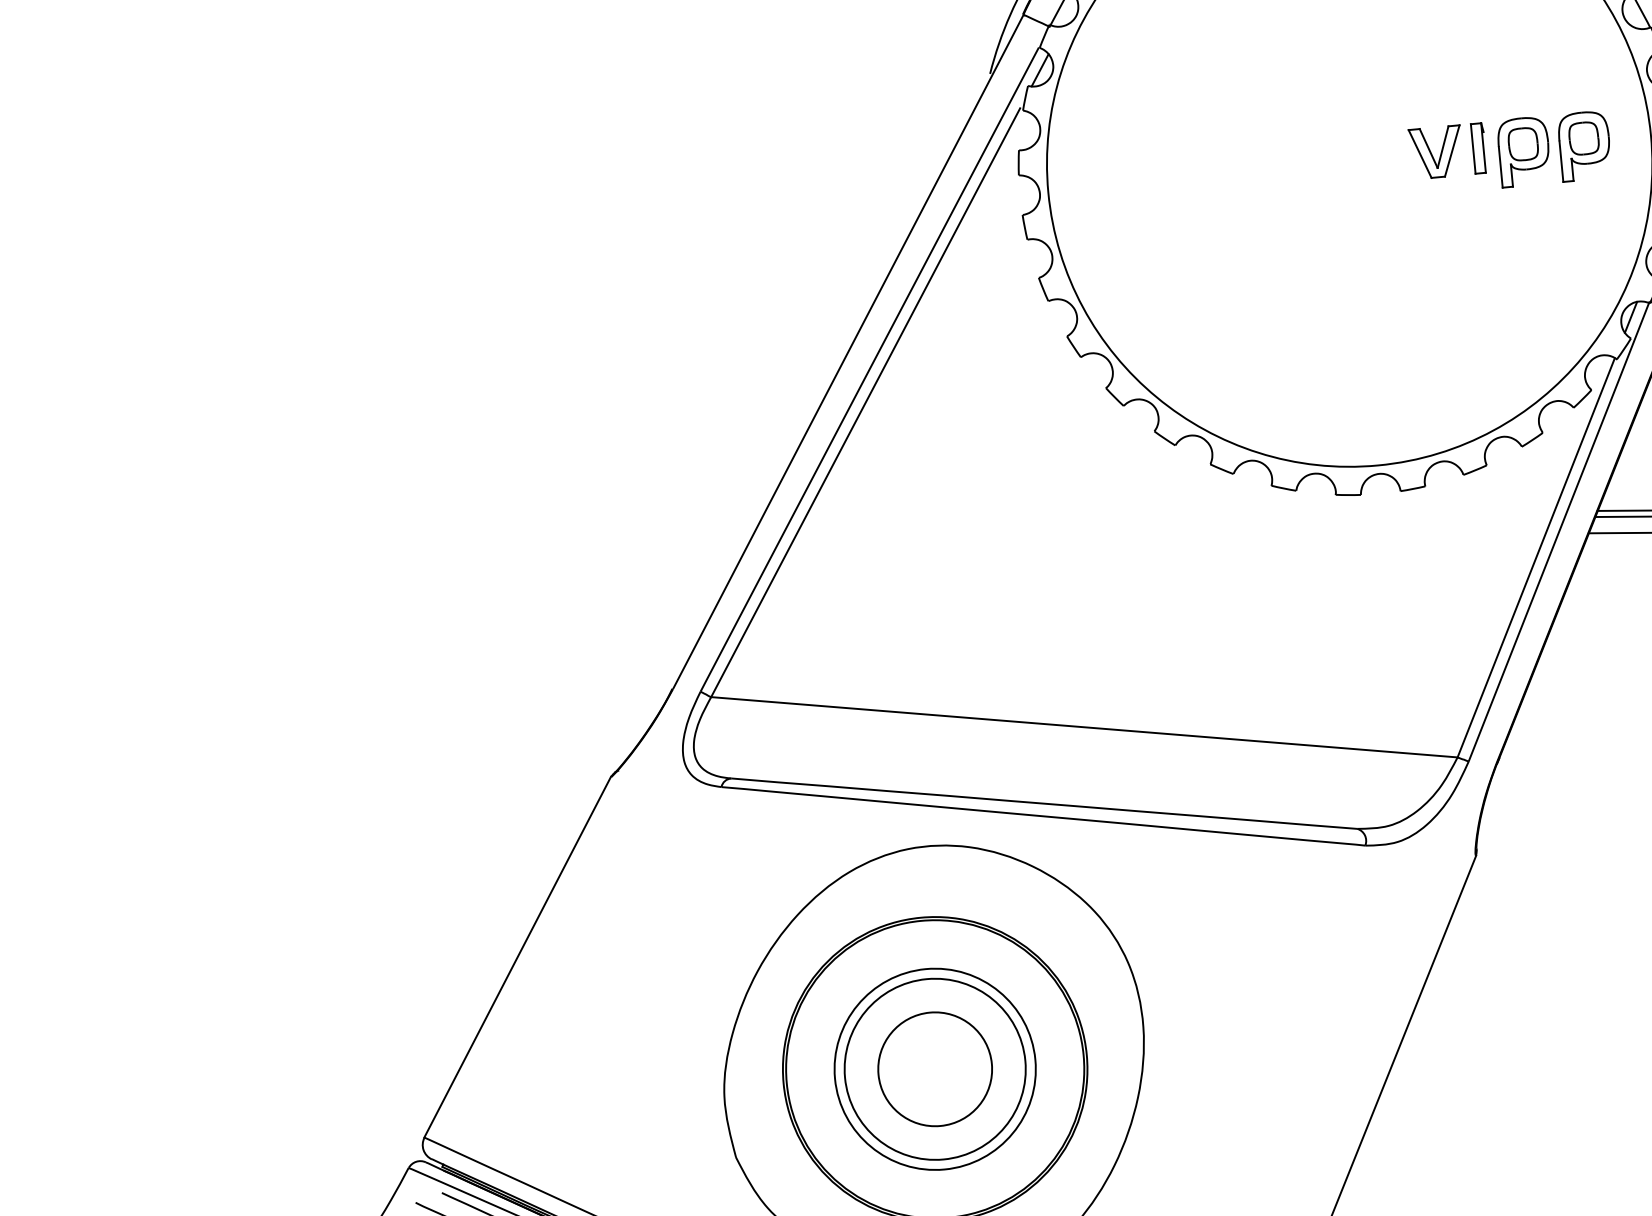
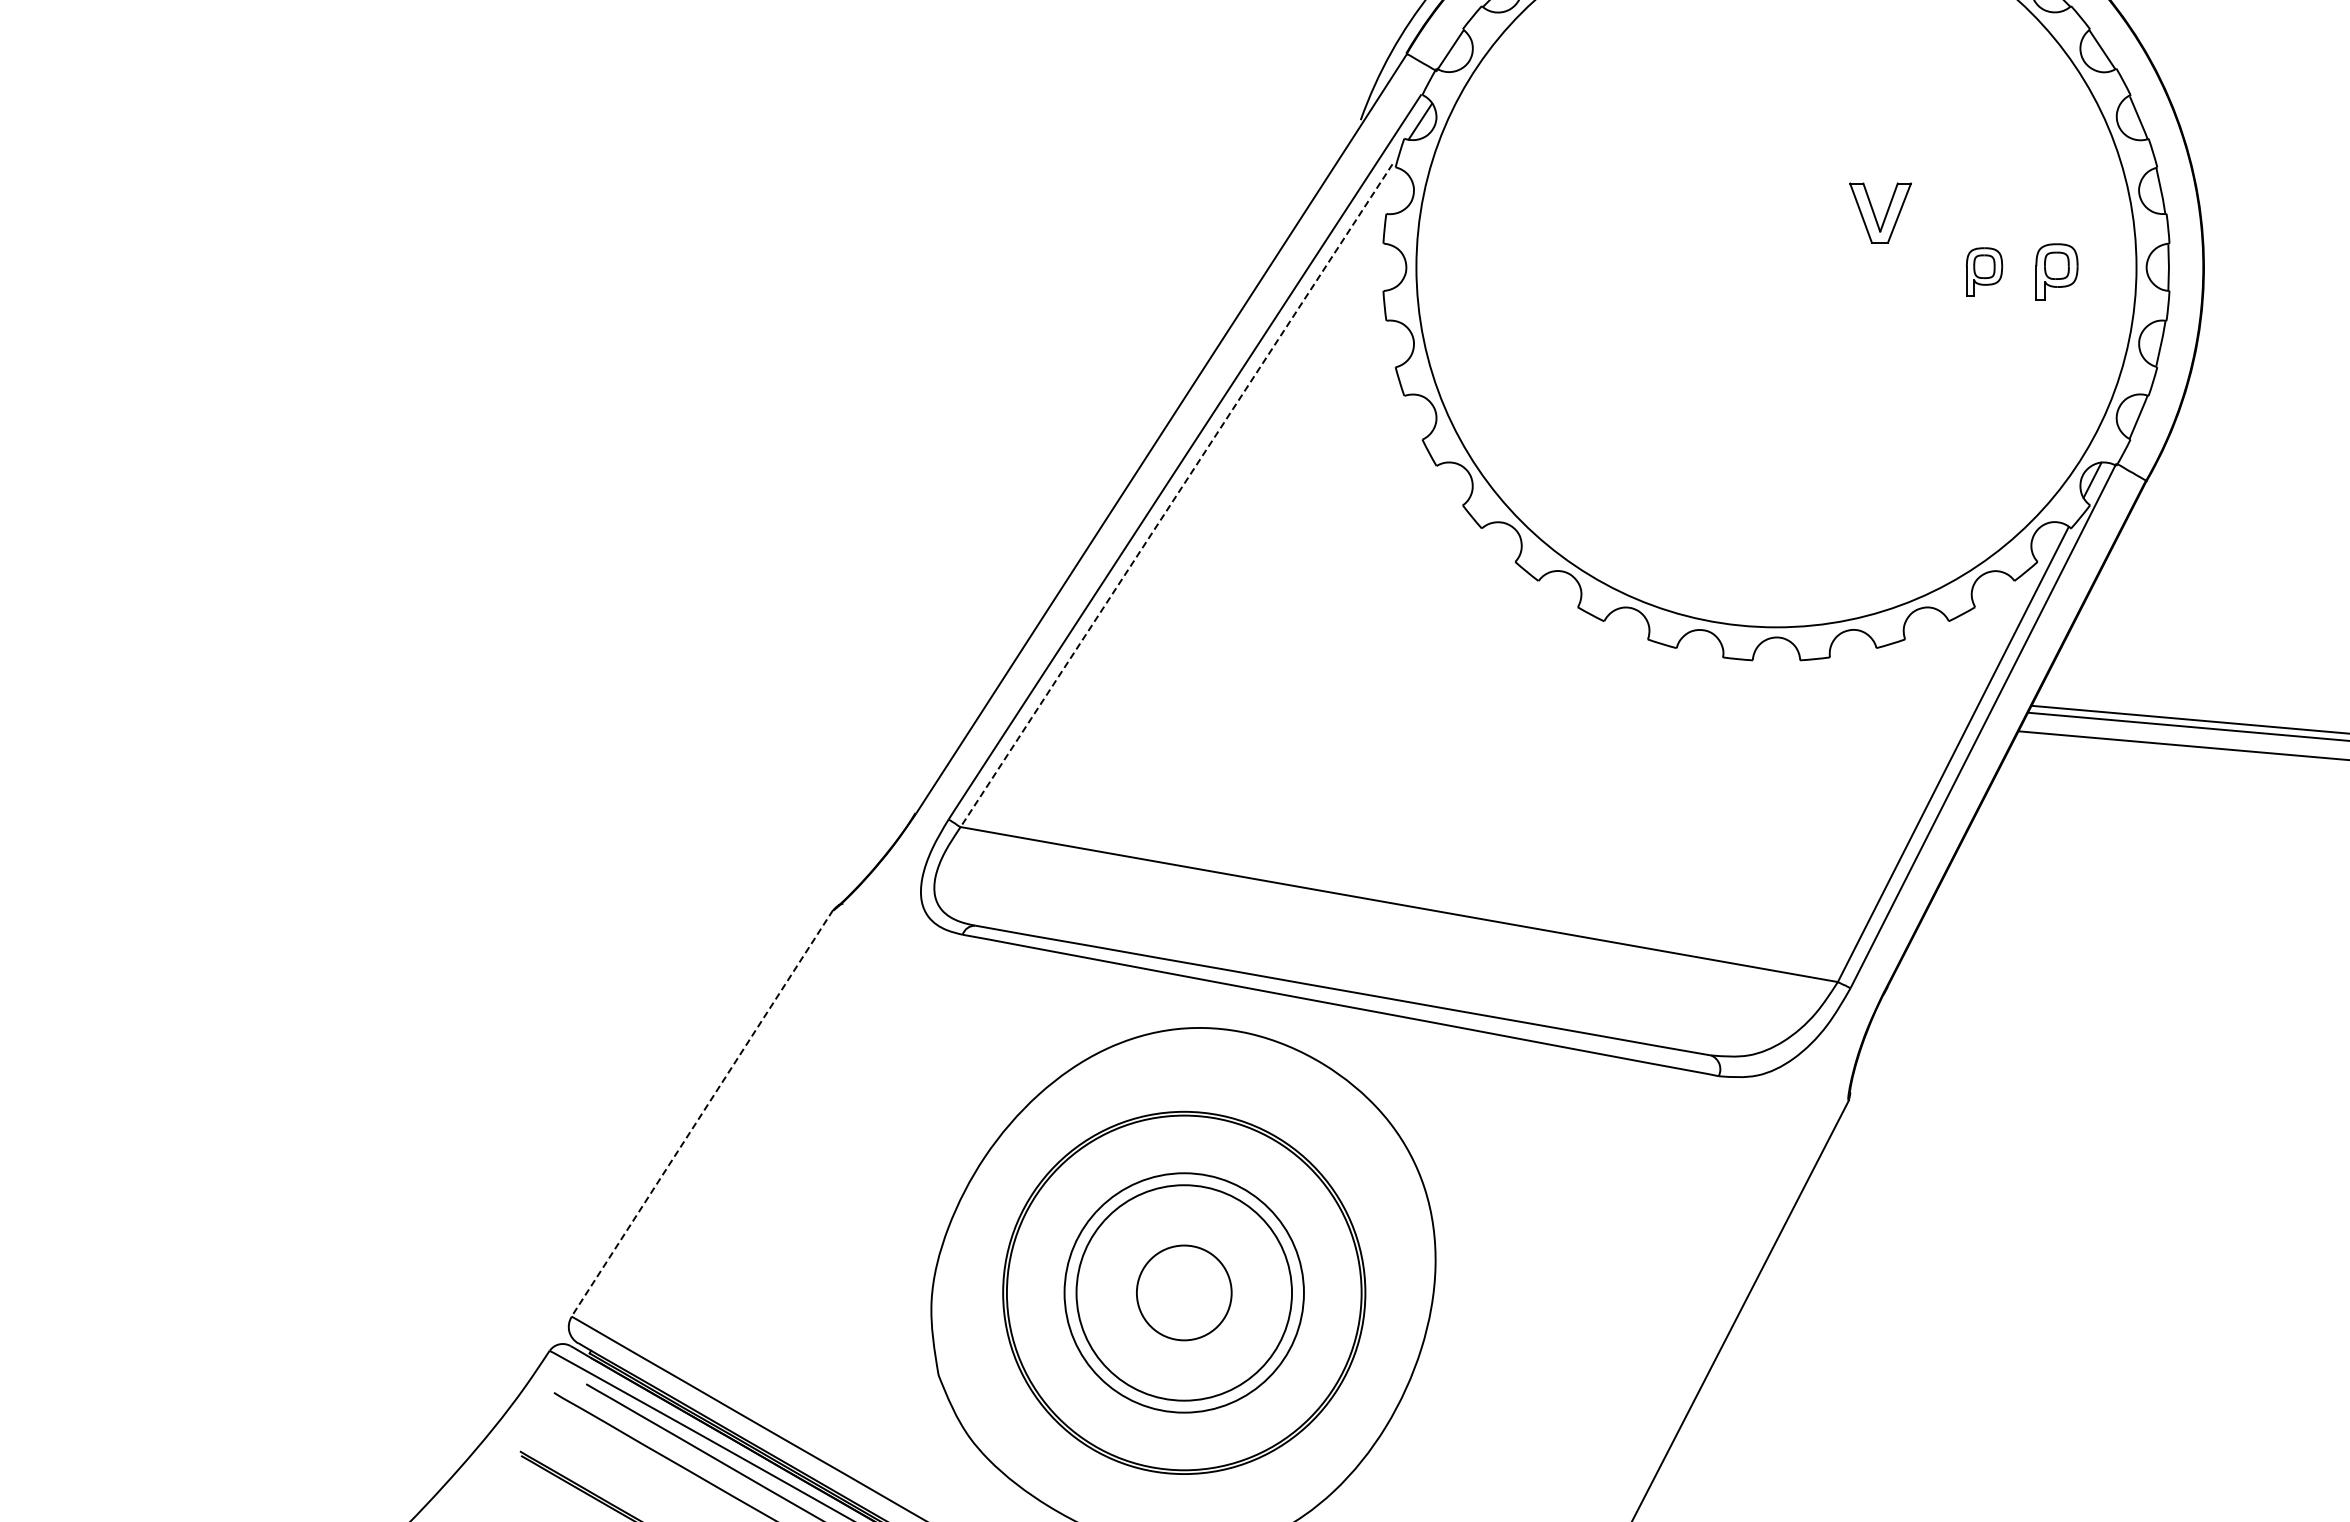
part: (1584, 145) -> (2056, 271), size x0.7
part: (1479, 147) -> (1931, 262), removed
part: (1436, 151) -> (1880, 212), moved
part: (1524, 151) -> (1984, 271), size x0.6
line: (865, 402) -> (1176, 495), solid -> dashed
line: (517, 957) -> (702, 1113), solid -> dashed
circle: (935, 1068) -> (1184, 1292), size x0.7

